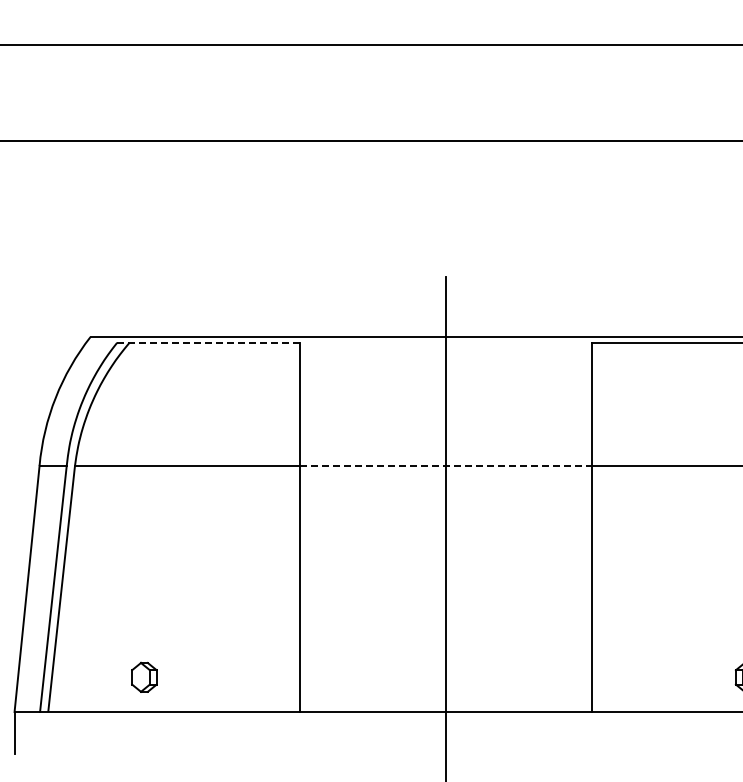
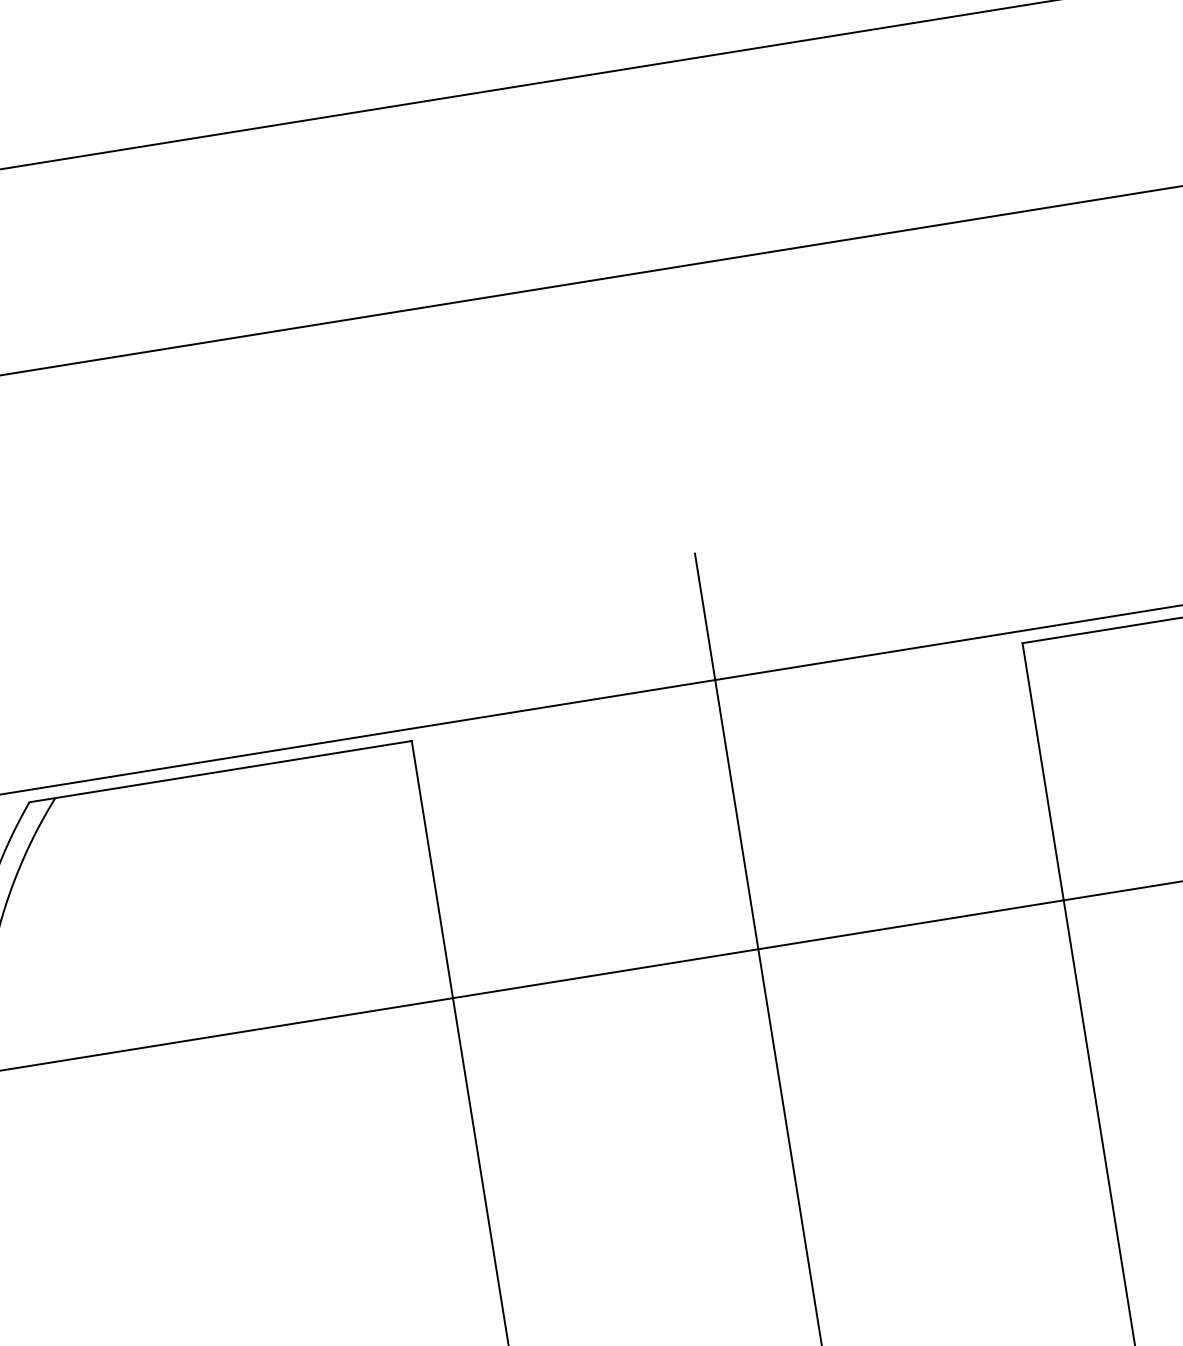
line: (208, 342) -> (220, 771), dashed -> solid
line: (446, 465) -> (758, 948), dashed -> solid

